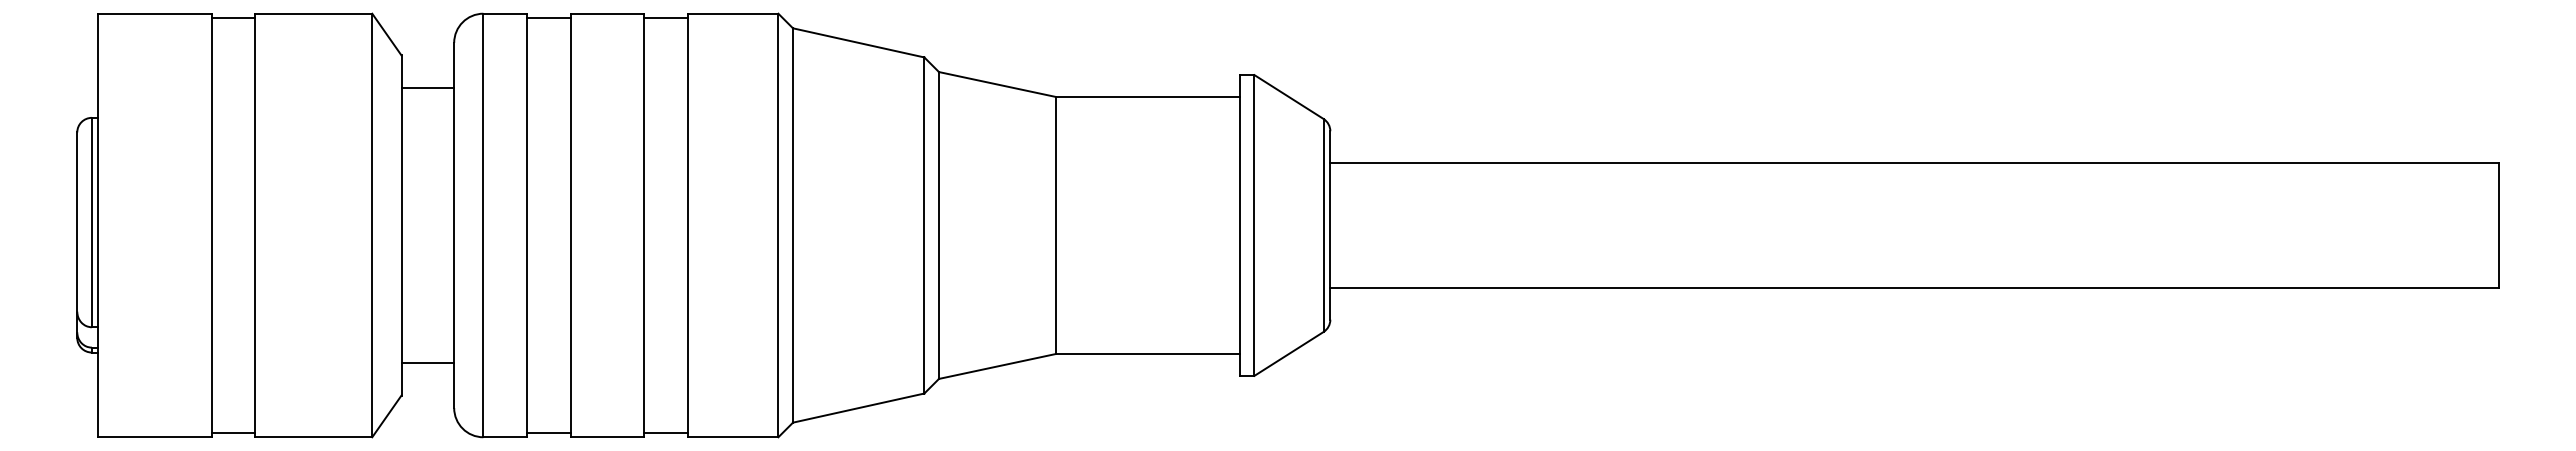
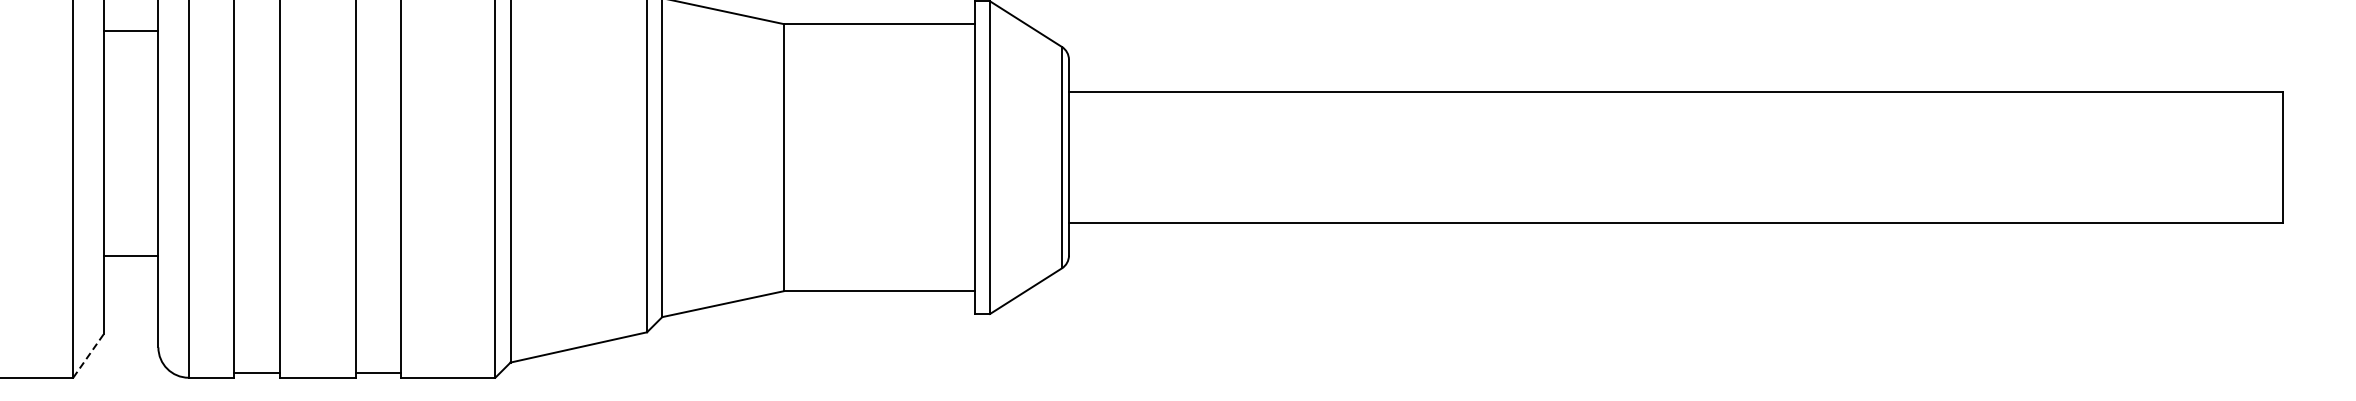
line: (427, 88) -> (130, 30), moved
line: (427, 362) -> (130, 255), moved
line: (386, 416) -> (88, 356), solid -> dashed

